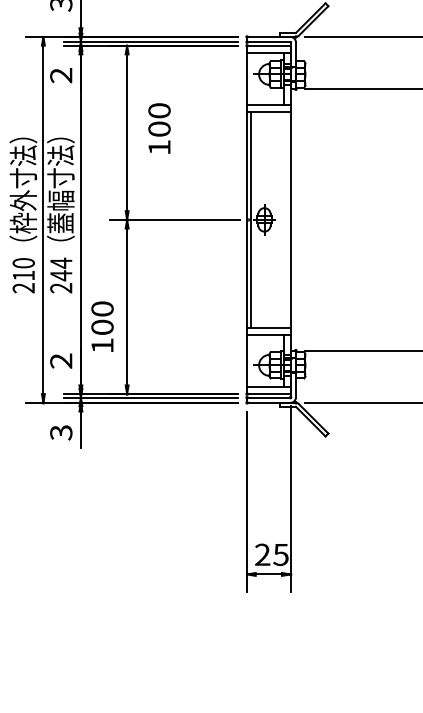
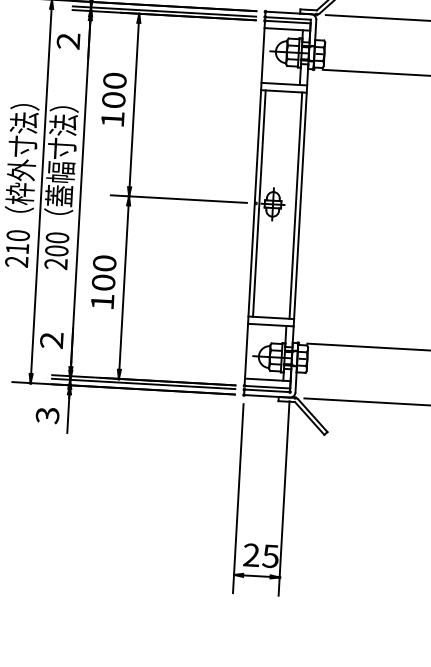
text: (159, 128) -> (113, 99), moved
line: (286, 219) -> (296, 205), added
text: (61, 269) -> (57, 244), 244 -> 200
text: (102, 326) -> (103, 281), moved

